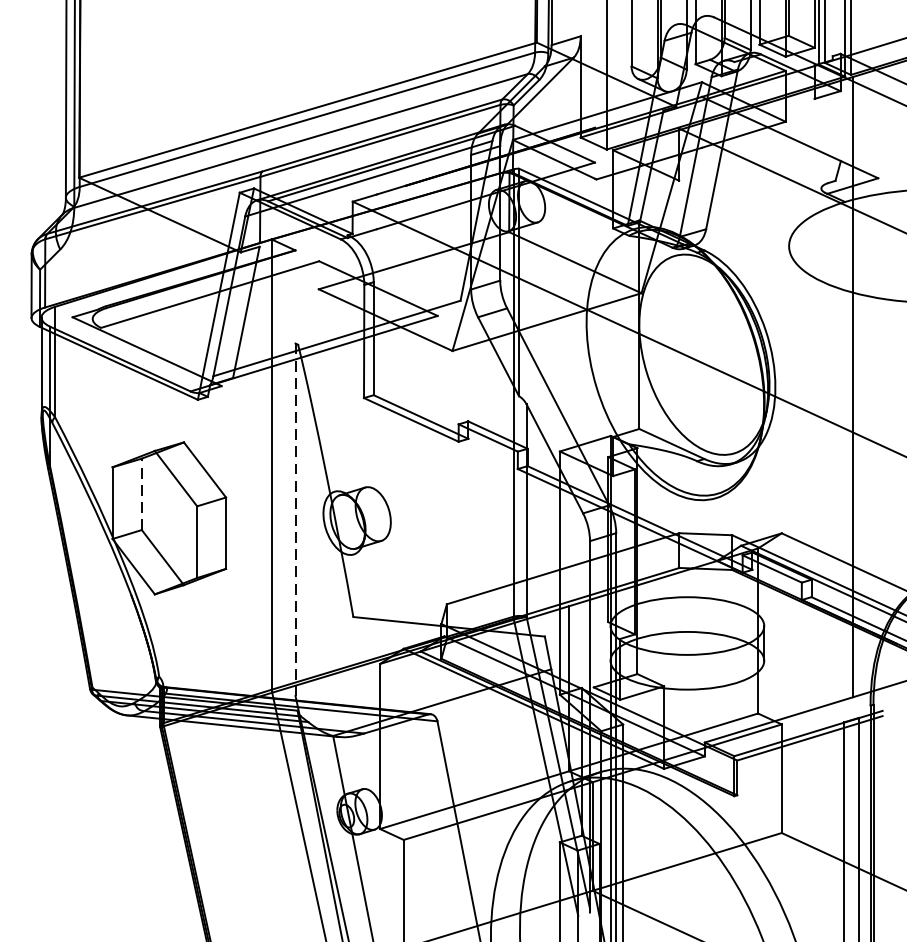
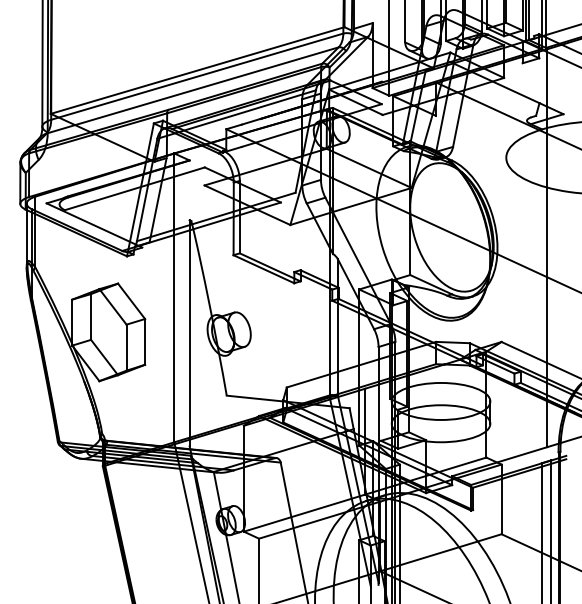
line: (142, 493) -> (91, 316), dashed -> solid
line: (295, 520) -> (189, 333), dashed -> solid

